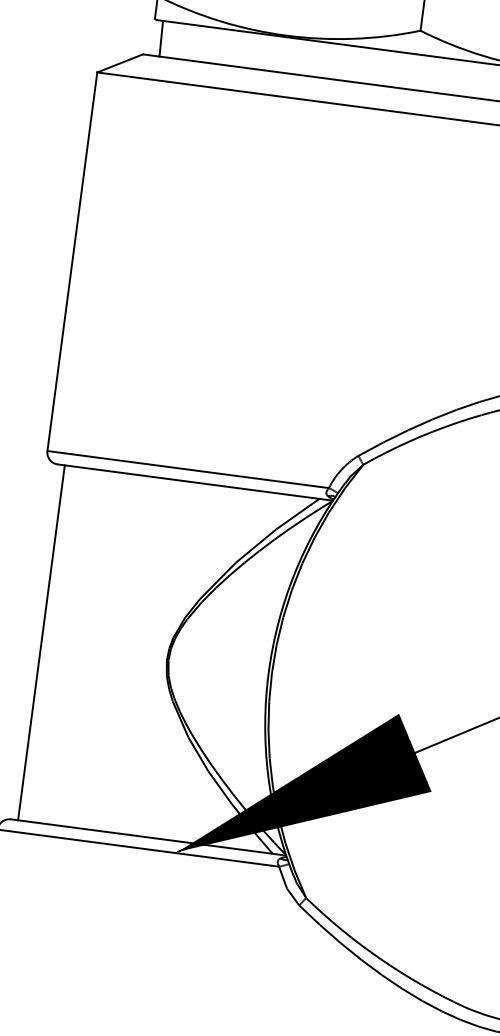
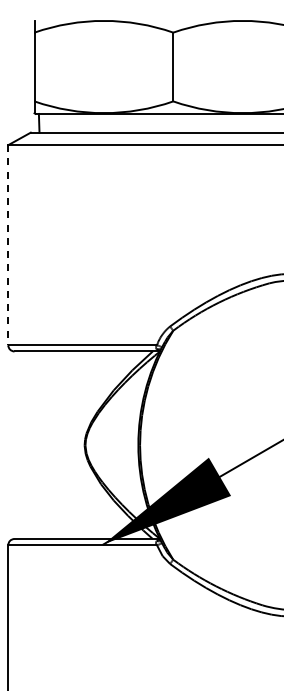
line: (72, 262) -> (8, 245), solid -> dashed
line: (41, 643) -> (18, 445), removed

